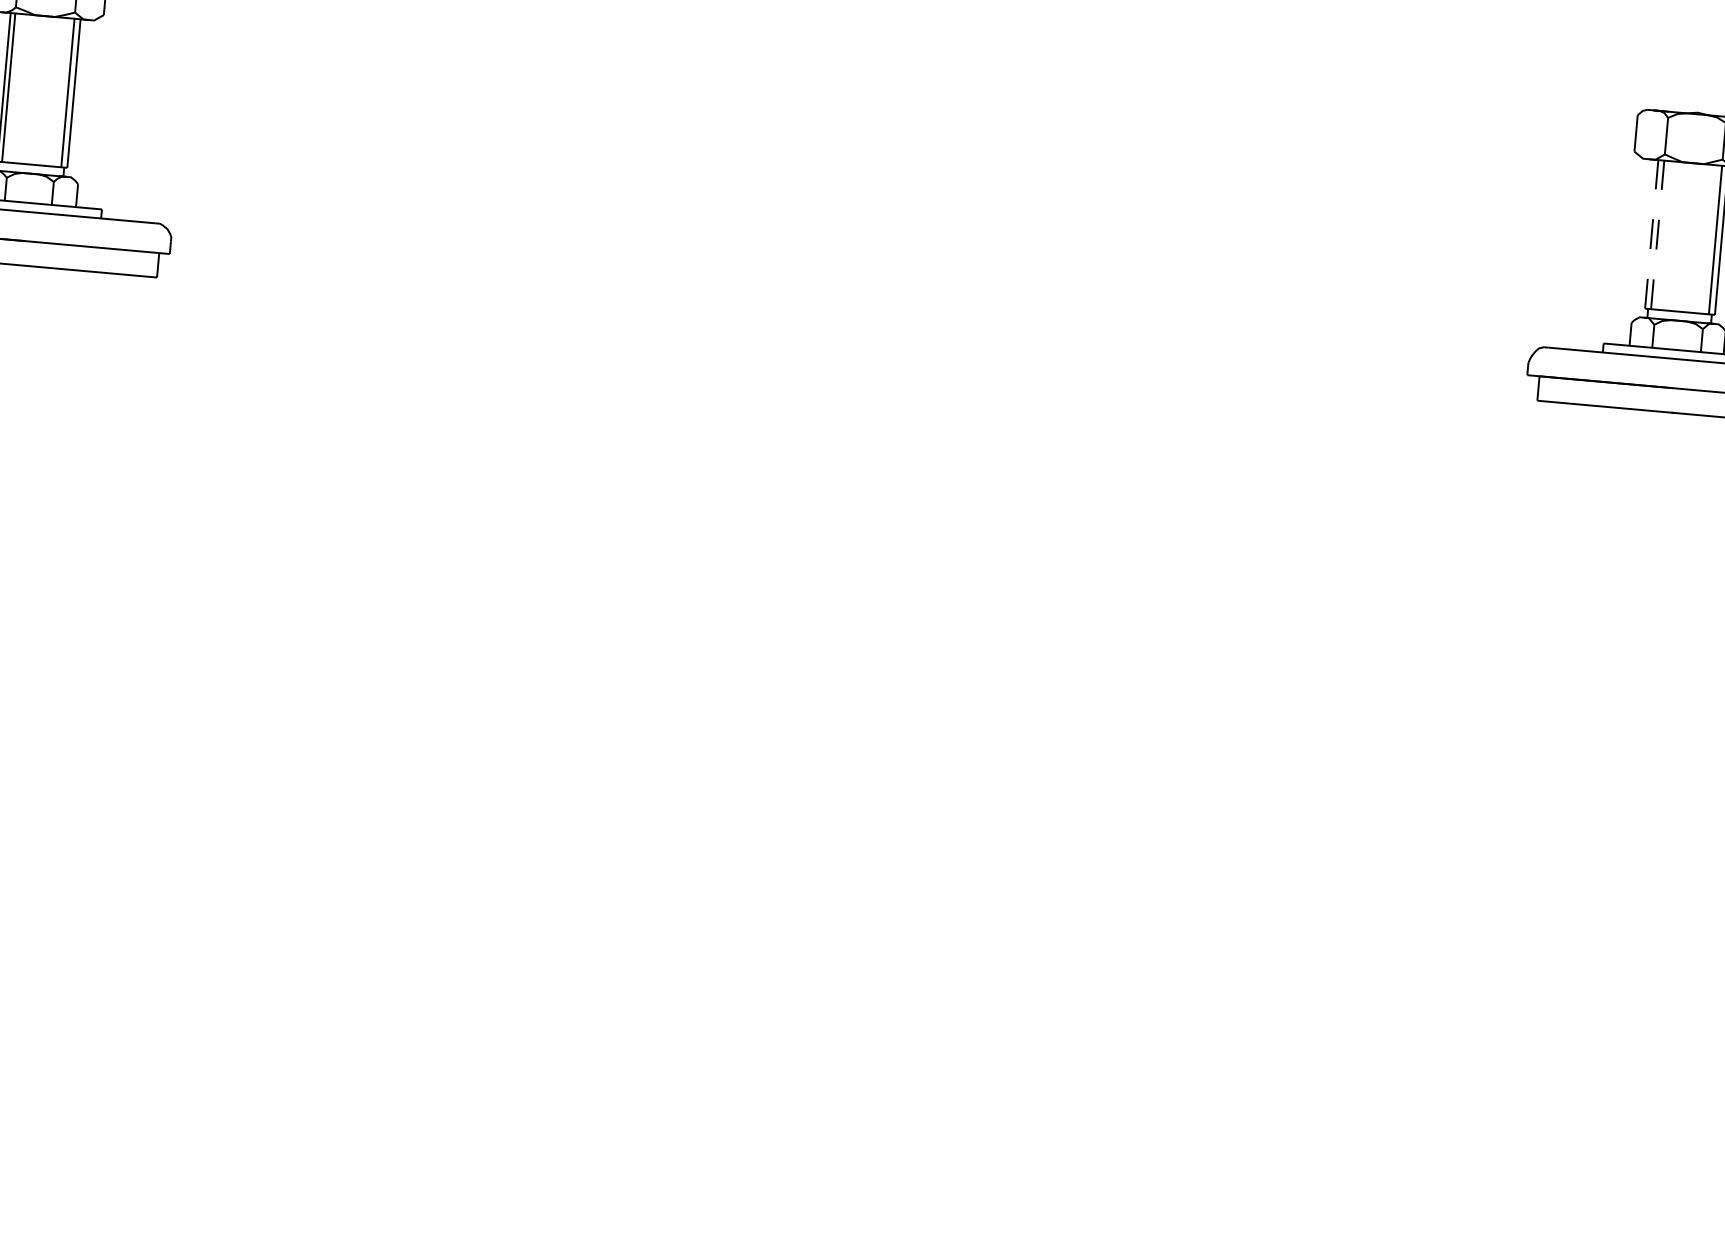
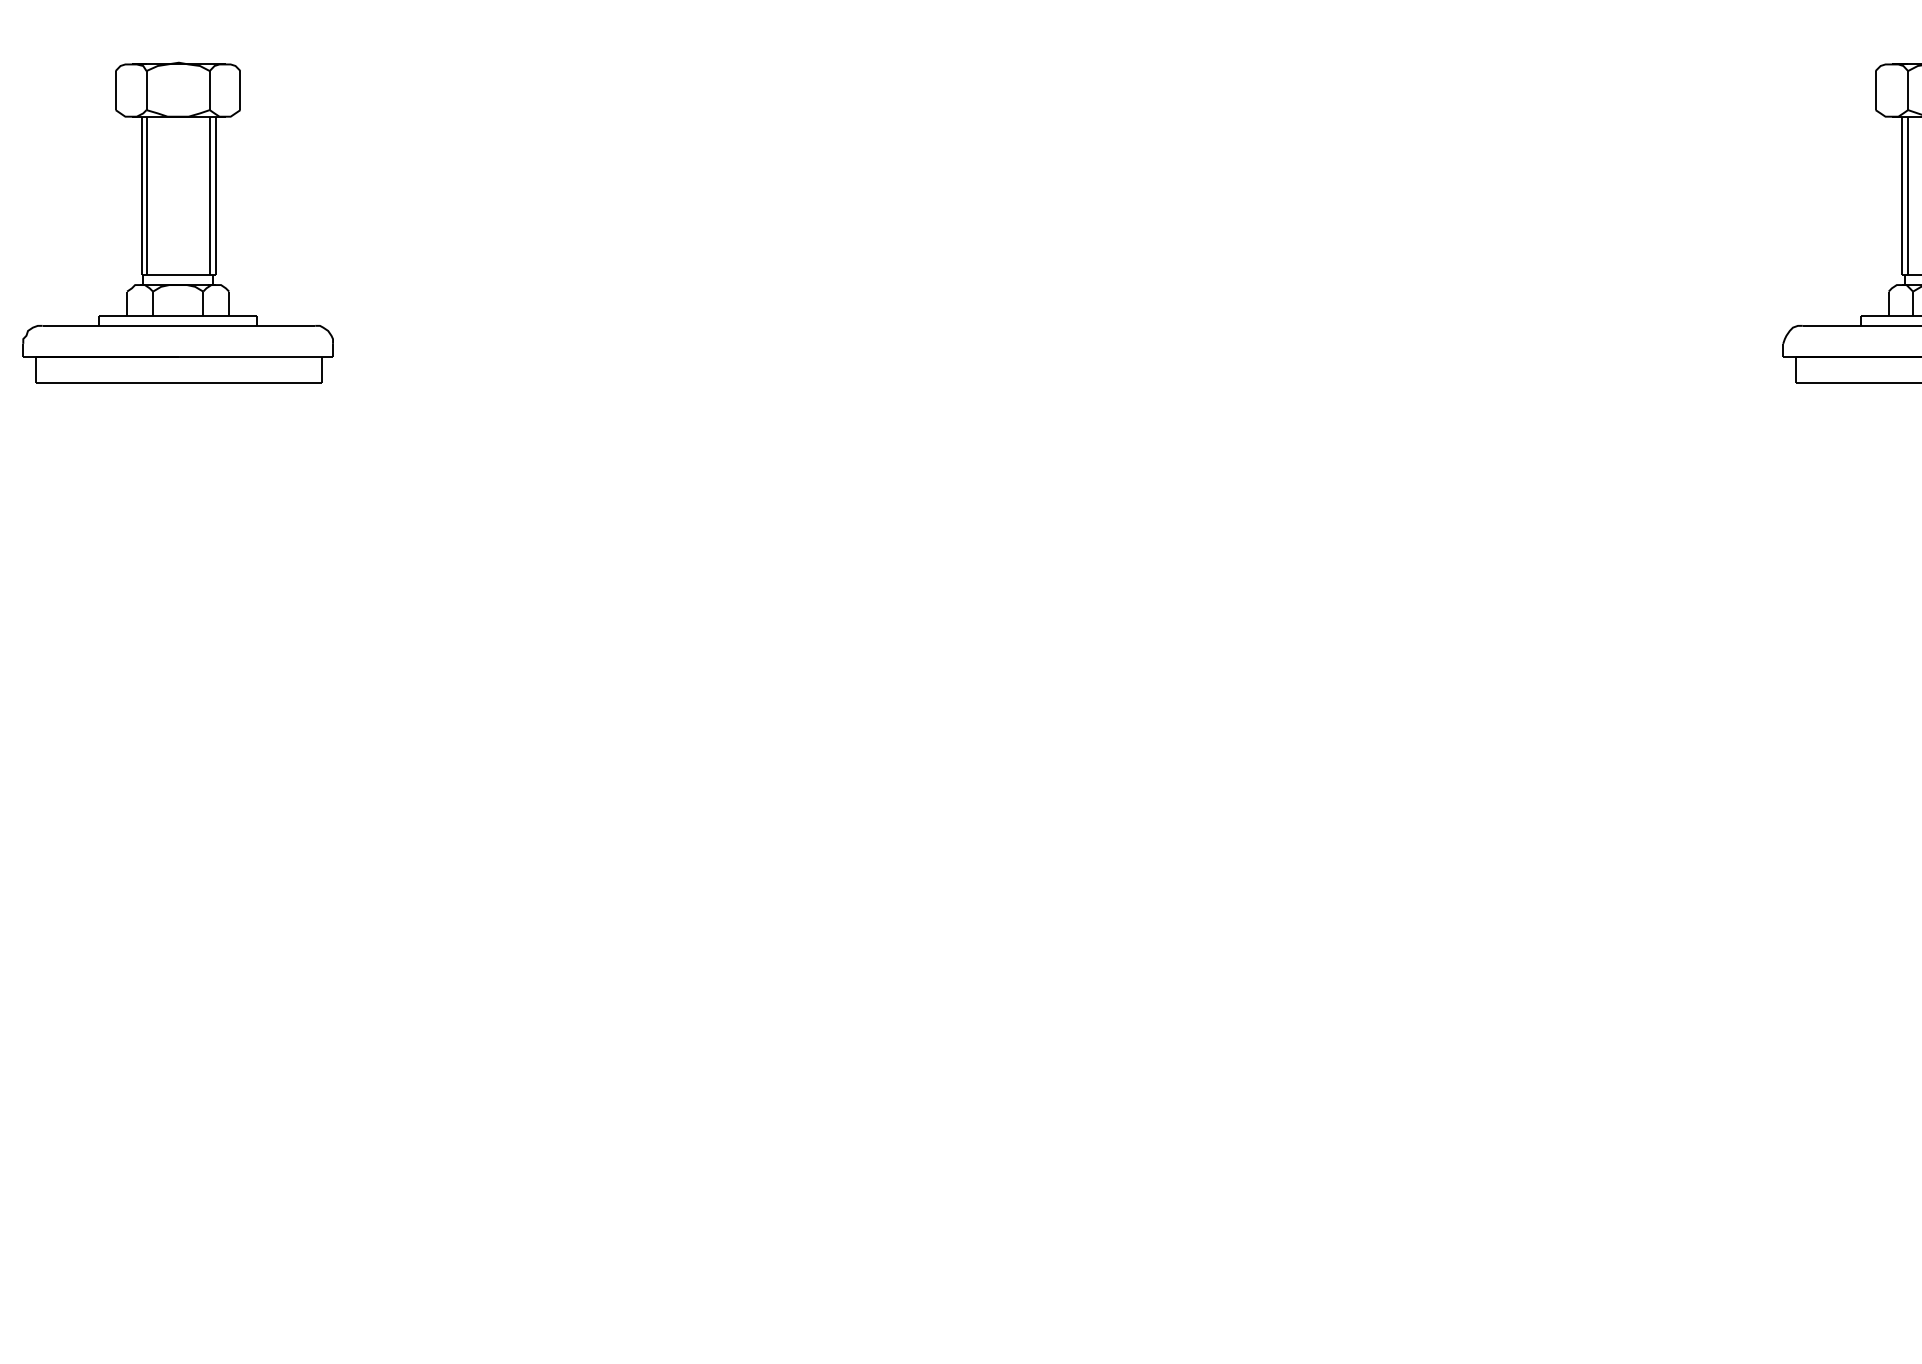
line: (1651, 233) -> (1901, 195), dashed -> solid
line: (1658, 234) -> (1908, 195), dashed -> solid

